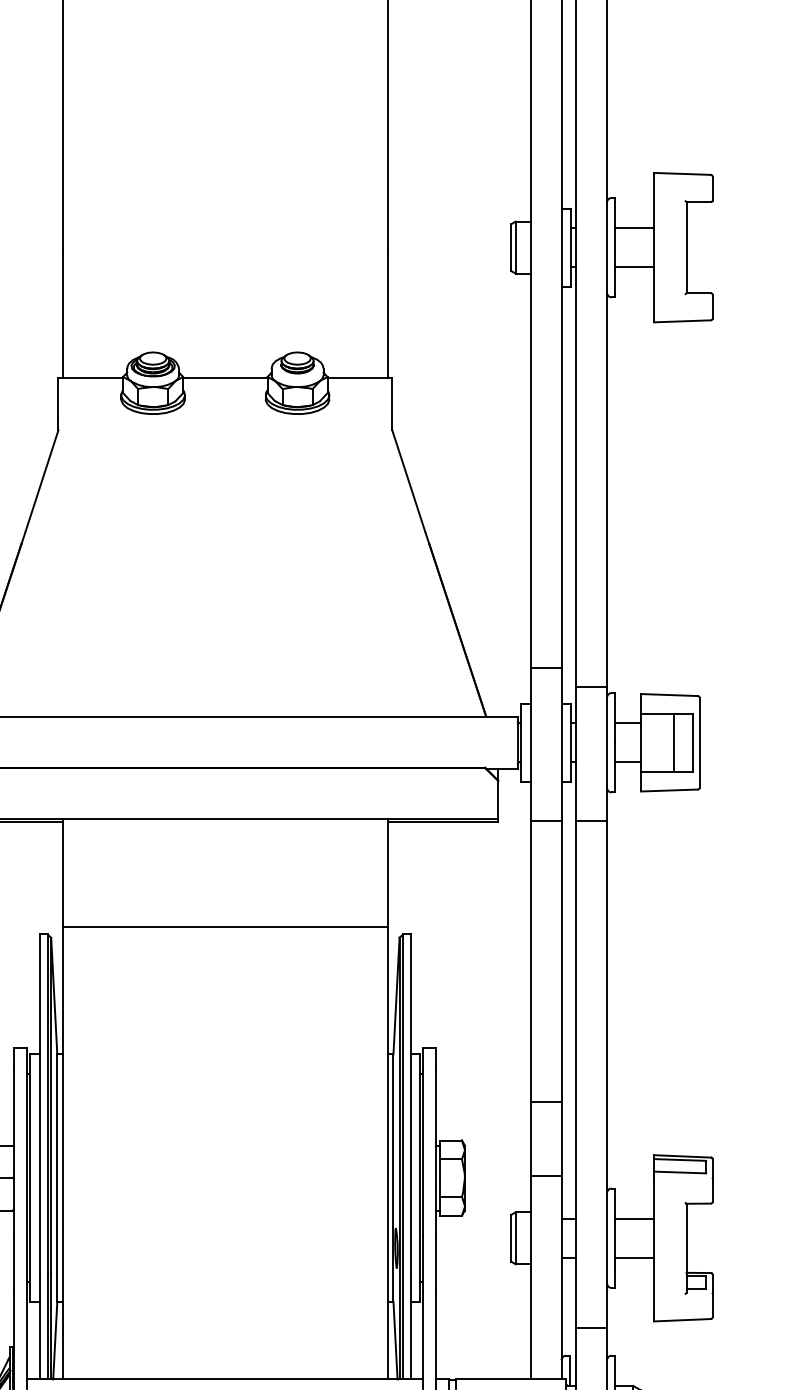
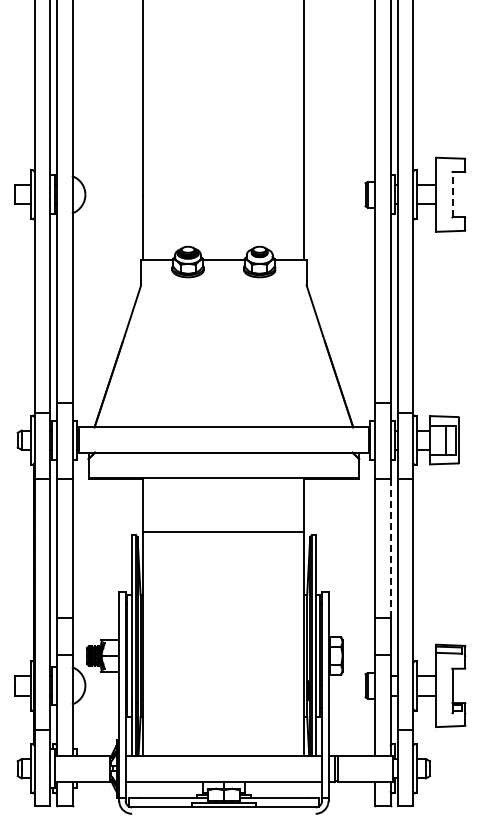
line: (686, 247) -> (452, 194), solid -> dashed
line: (561, 961) -> (390, 548), solid -> dashed

